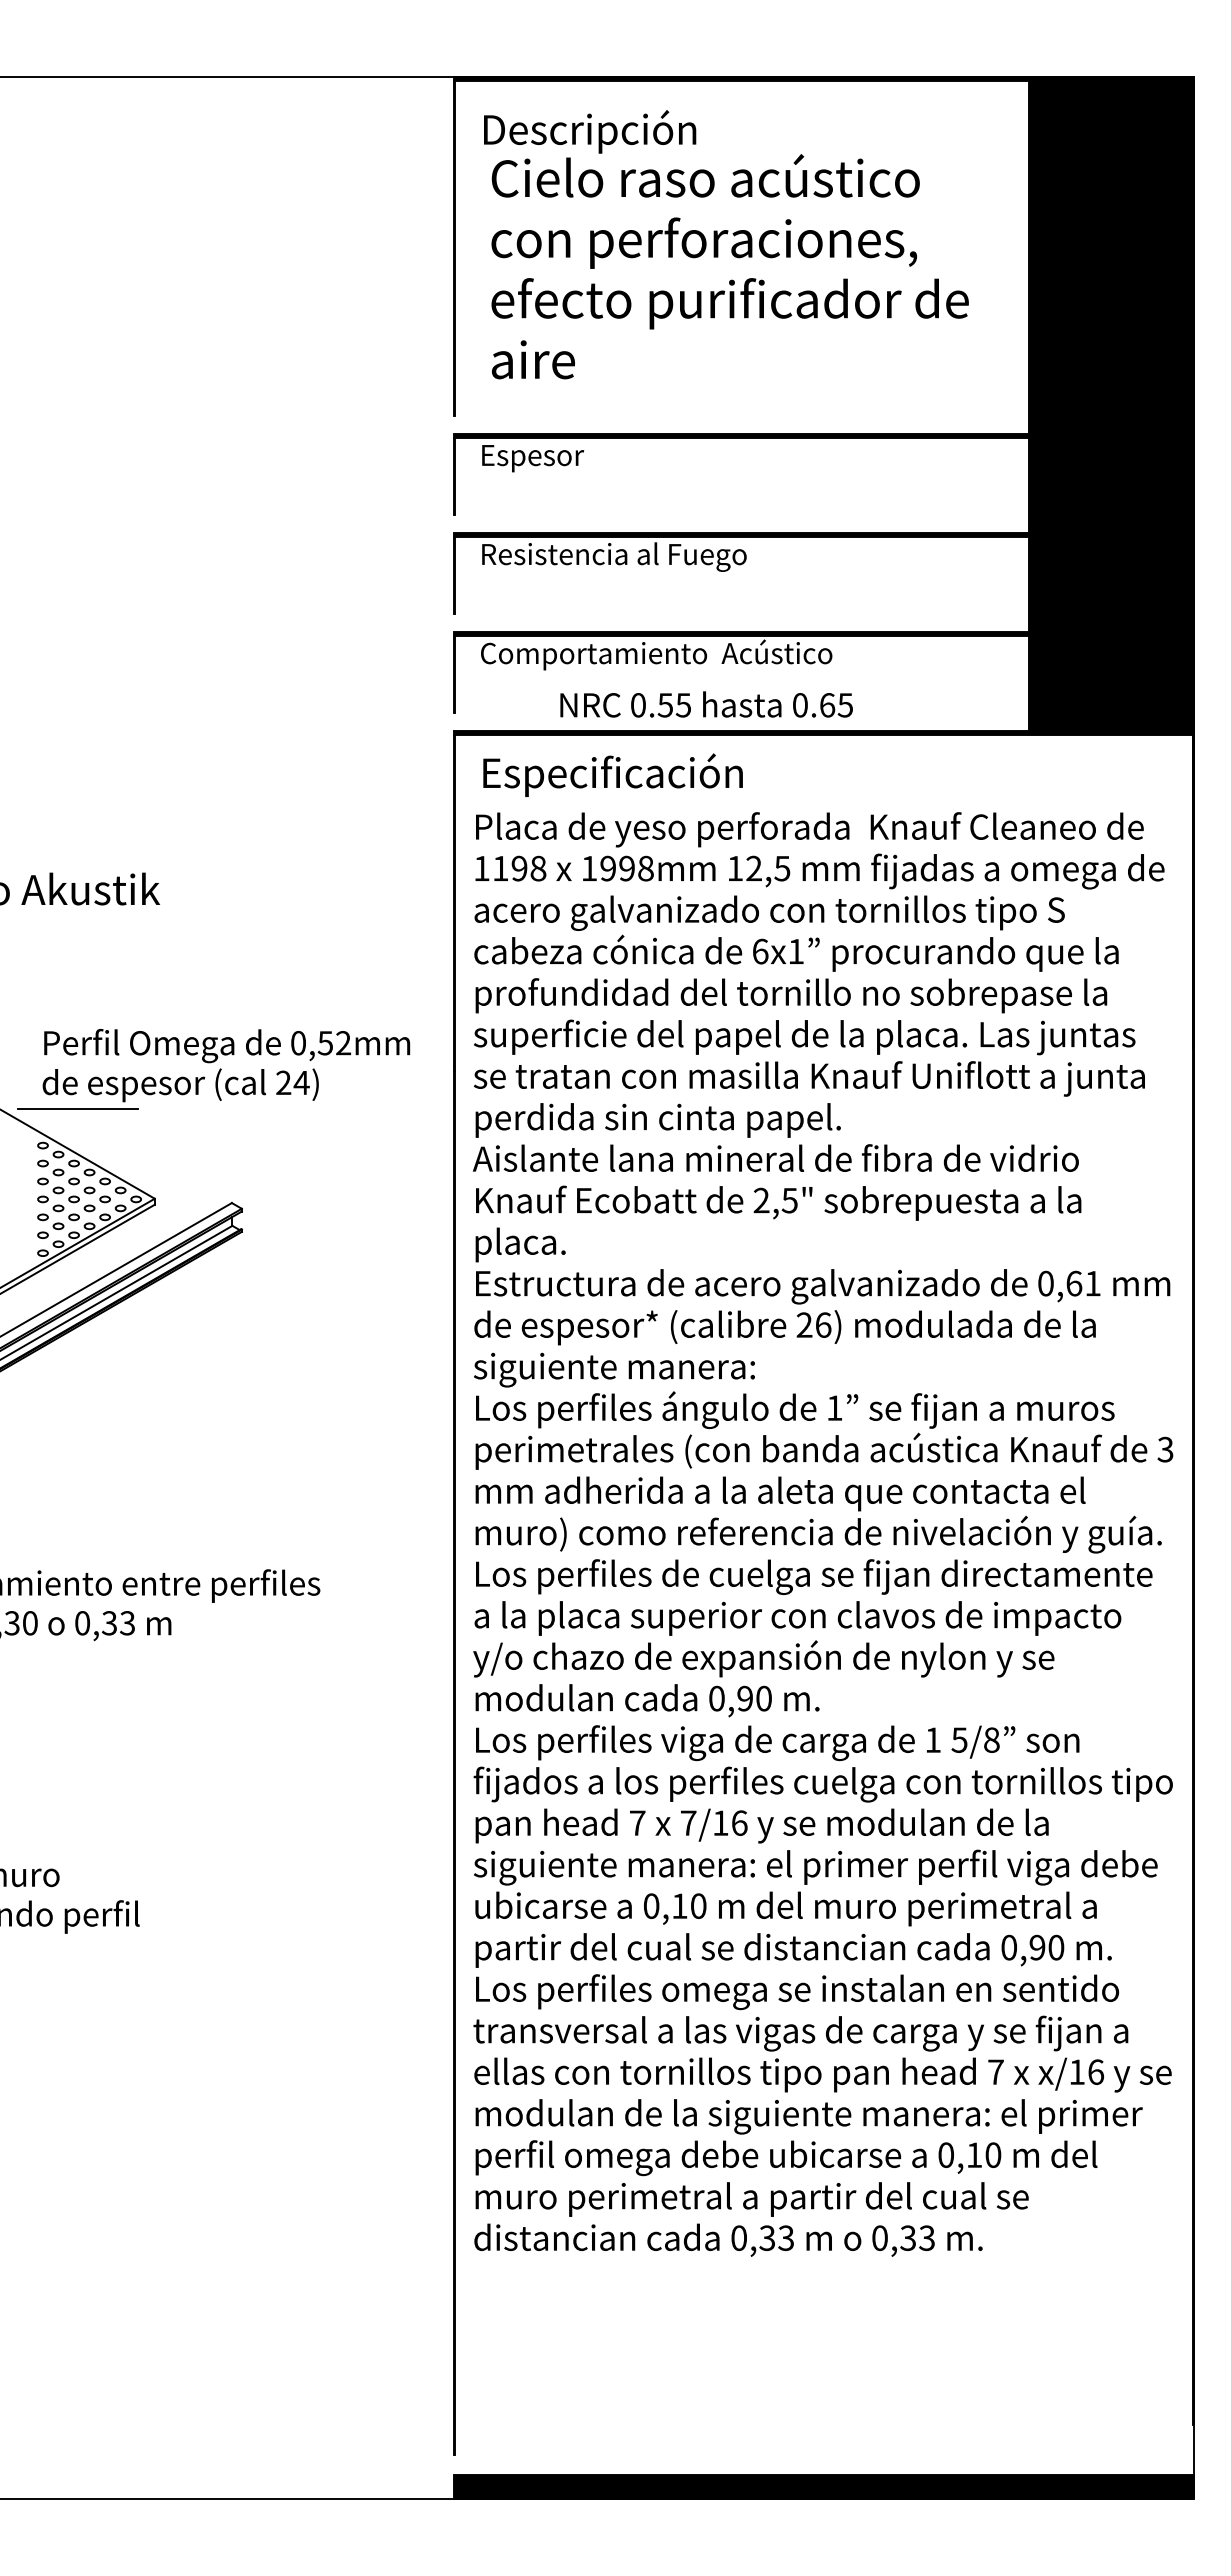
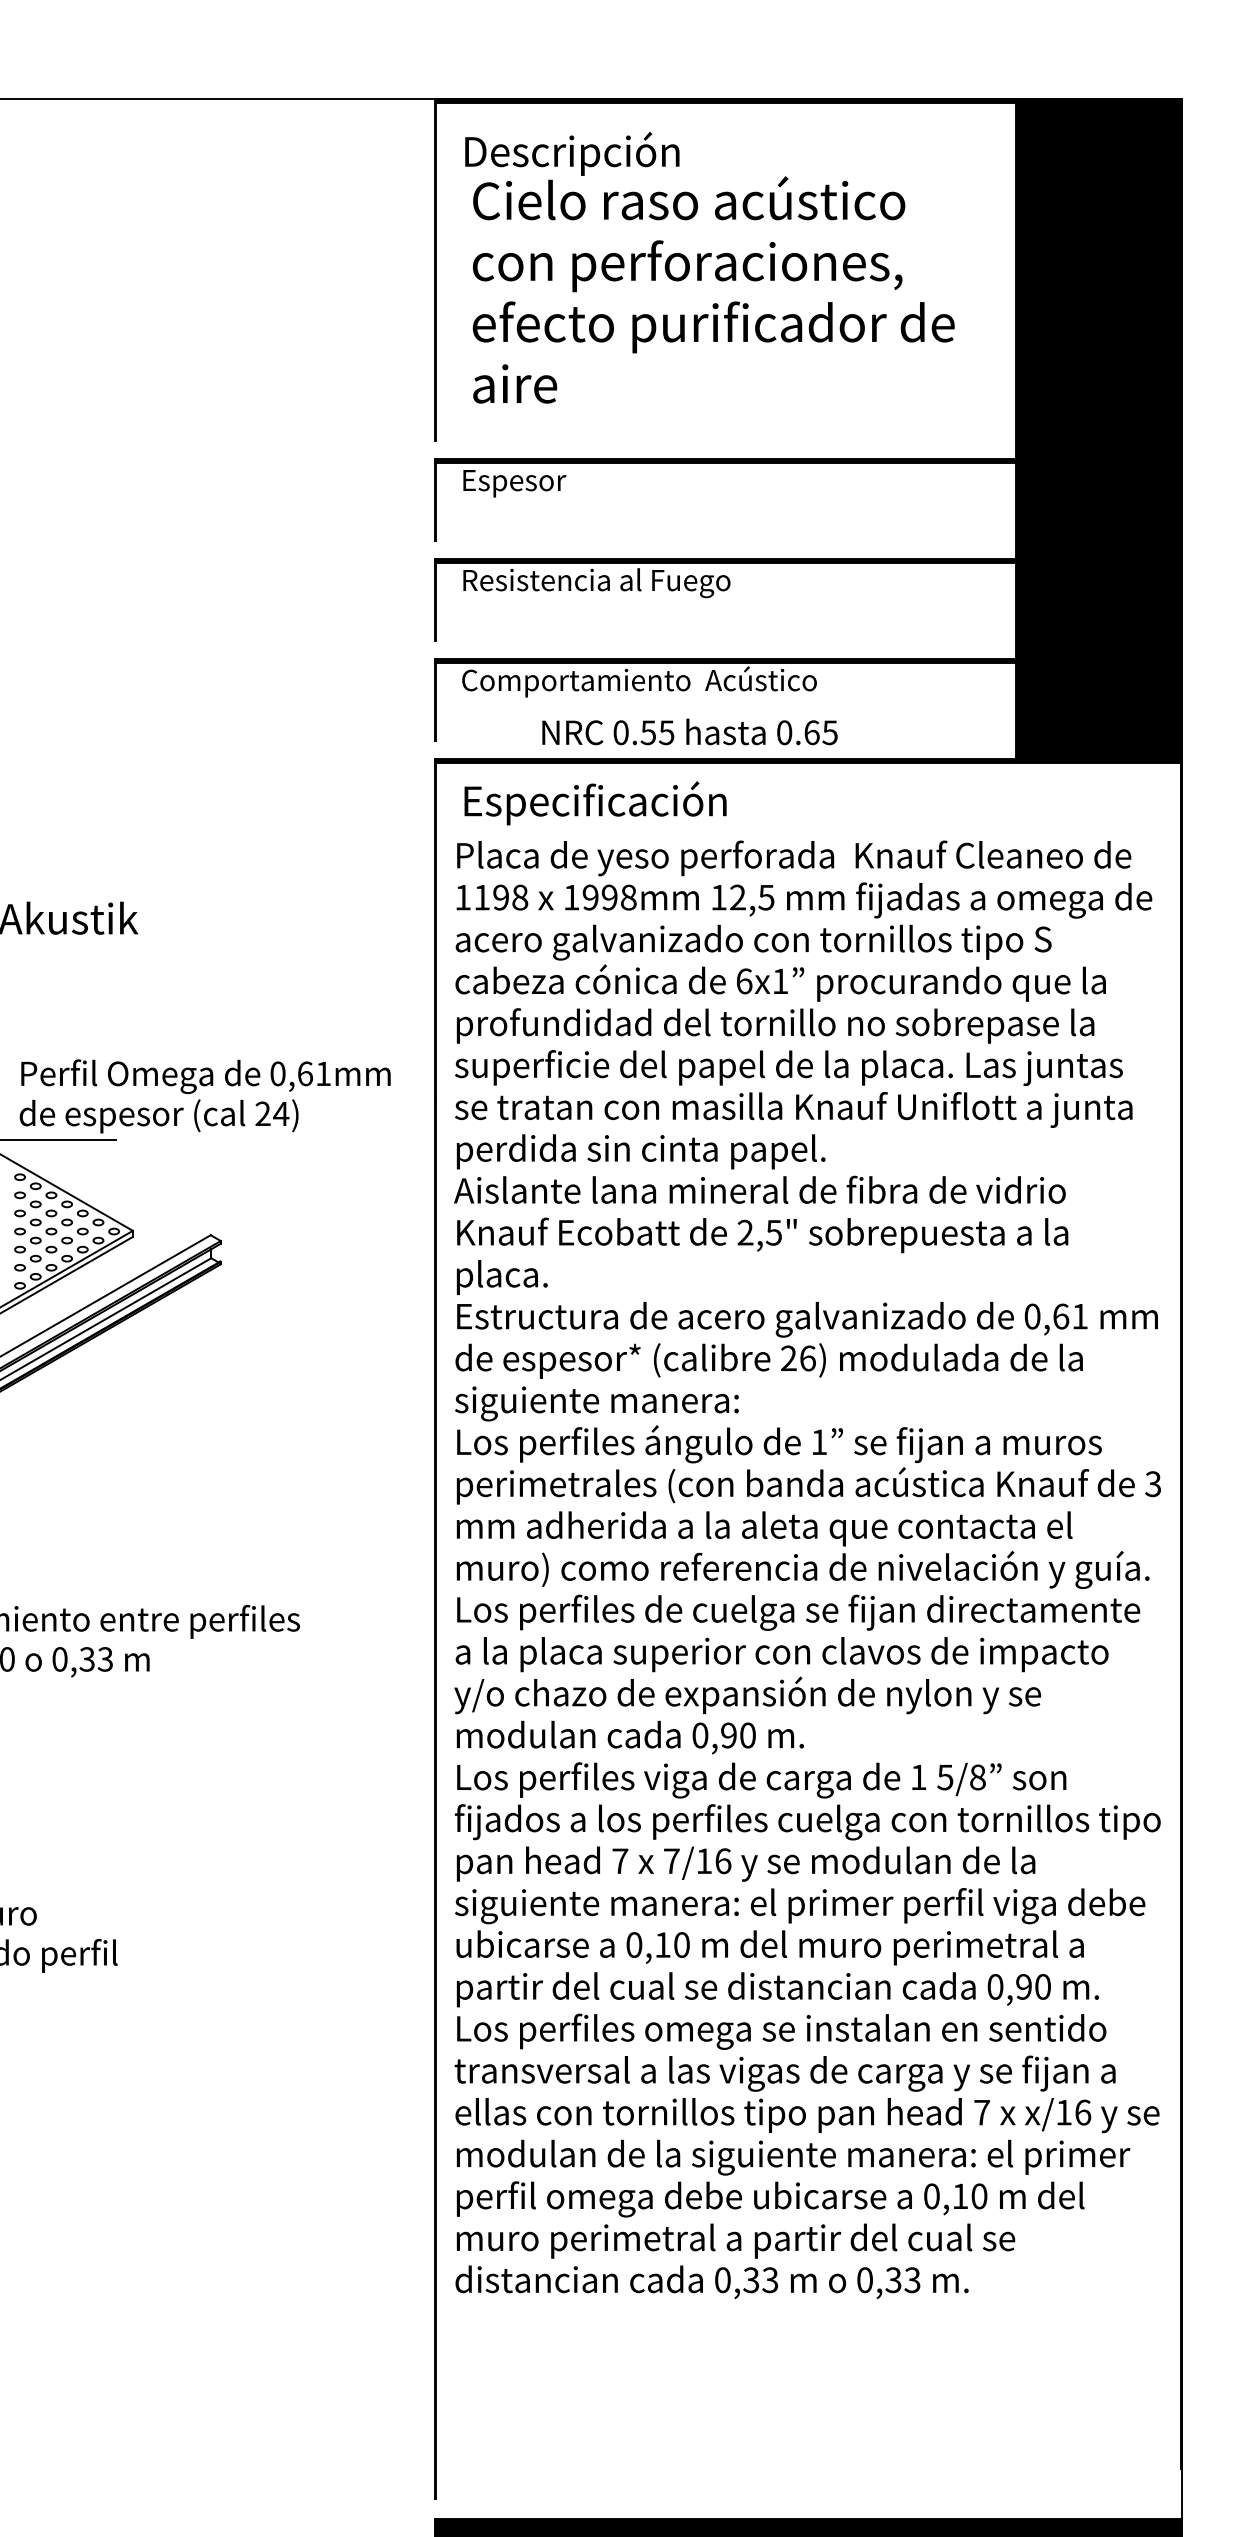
text: (334, 1043) -> (314, 1074), 0,52mm -> 0,61mm

